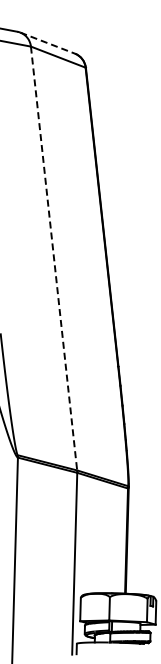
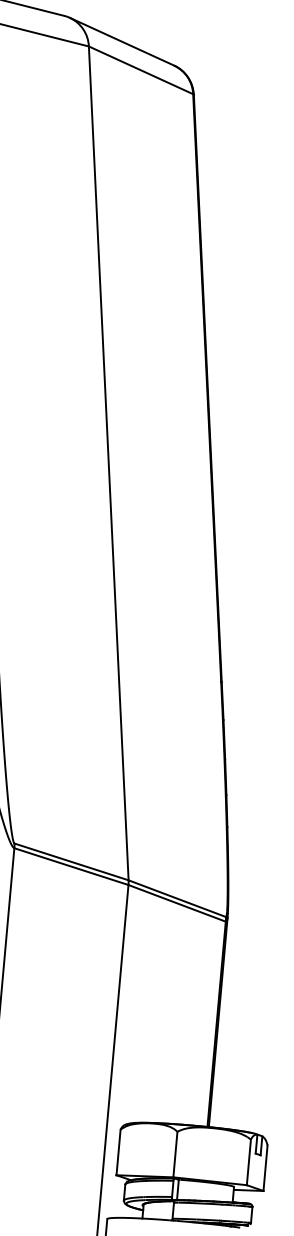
line: (48, 43) -> (123, 42), dashed -> solid
line: (54, 259) -> (109, 465), dashed -> solid

